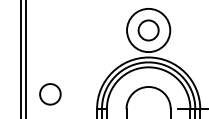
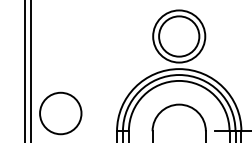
circle: (148, 30) -> (179, 36), size x1.67
circle: (50, 94) -> (60, 113), size x1.67

